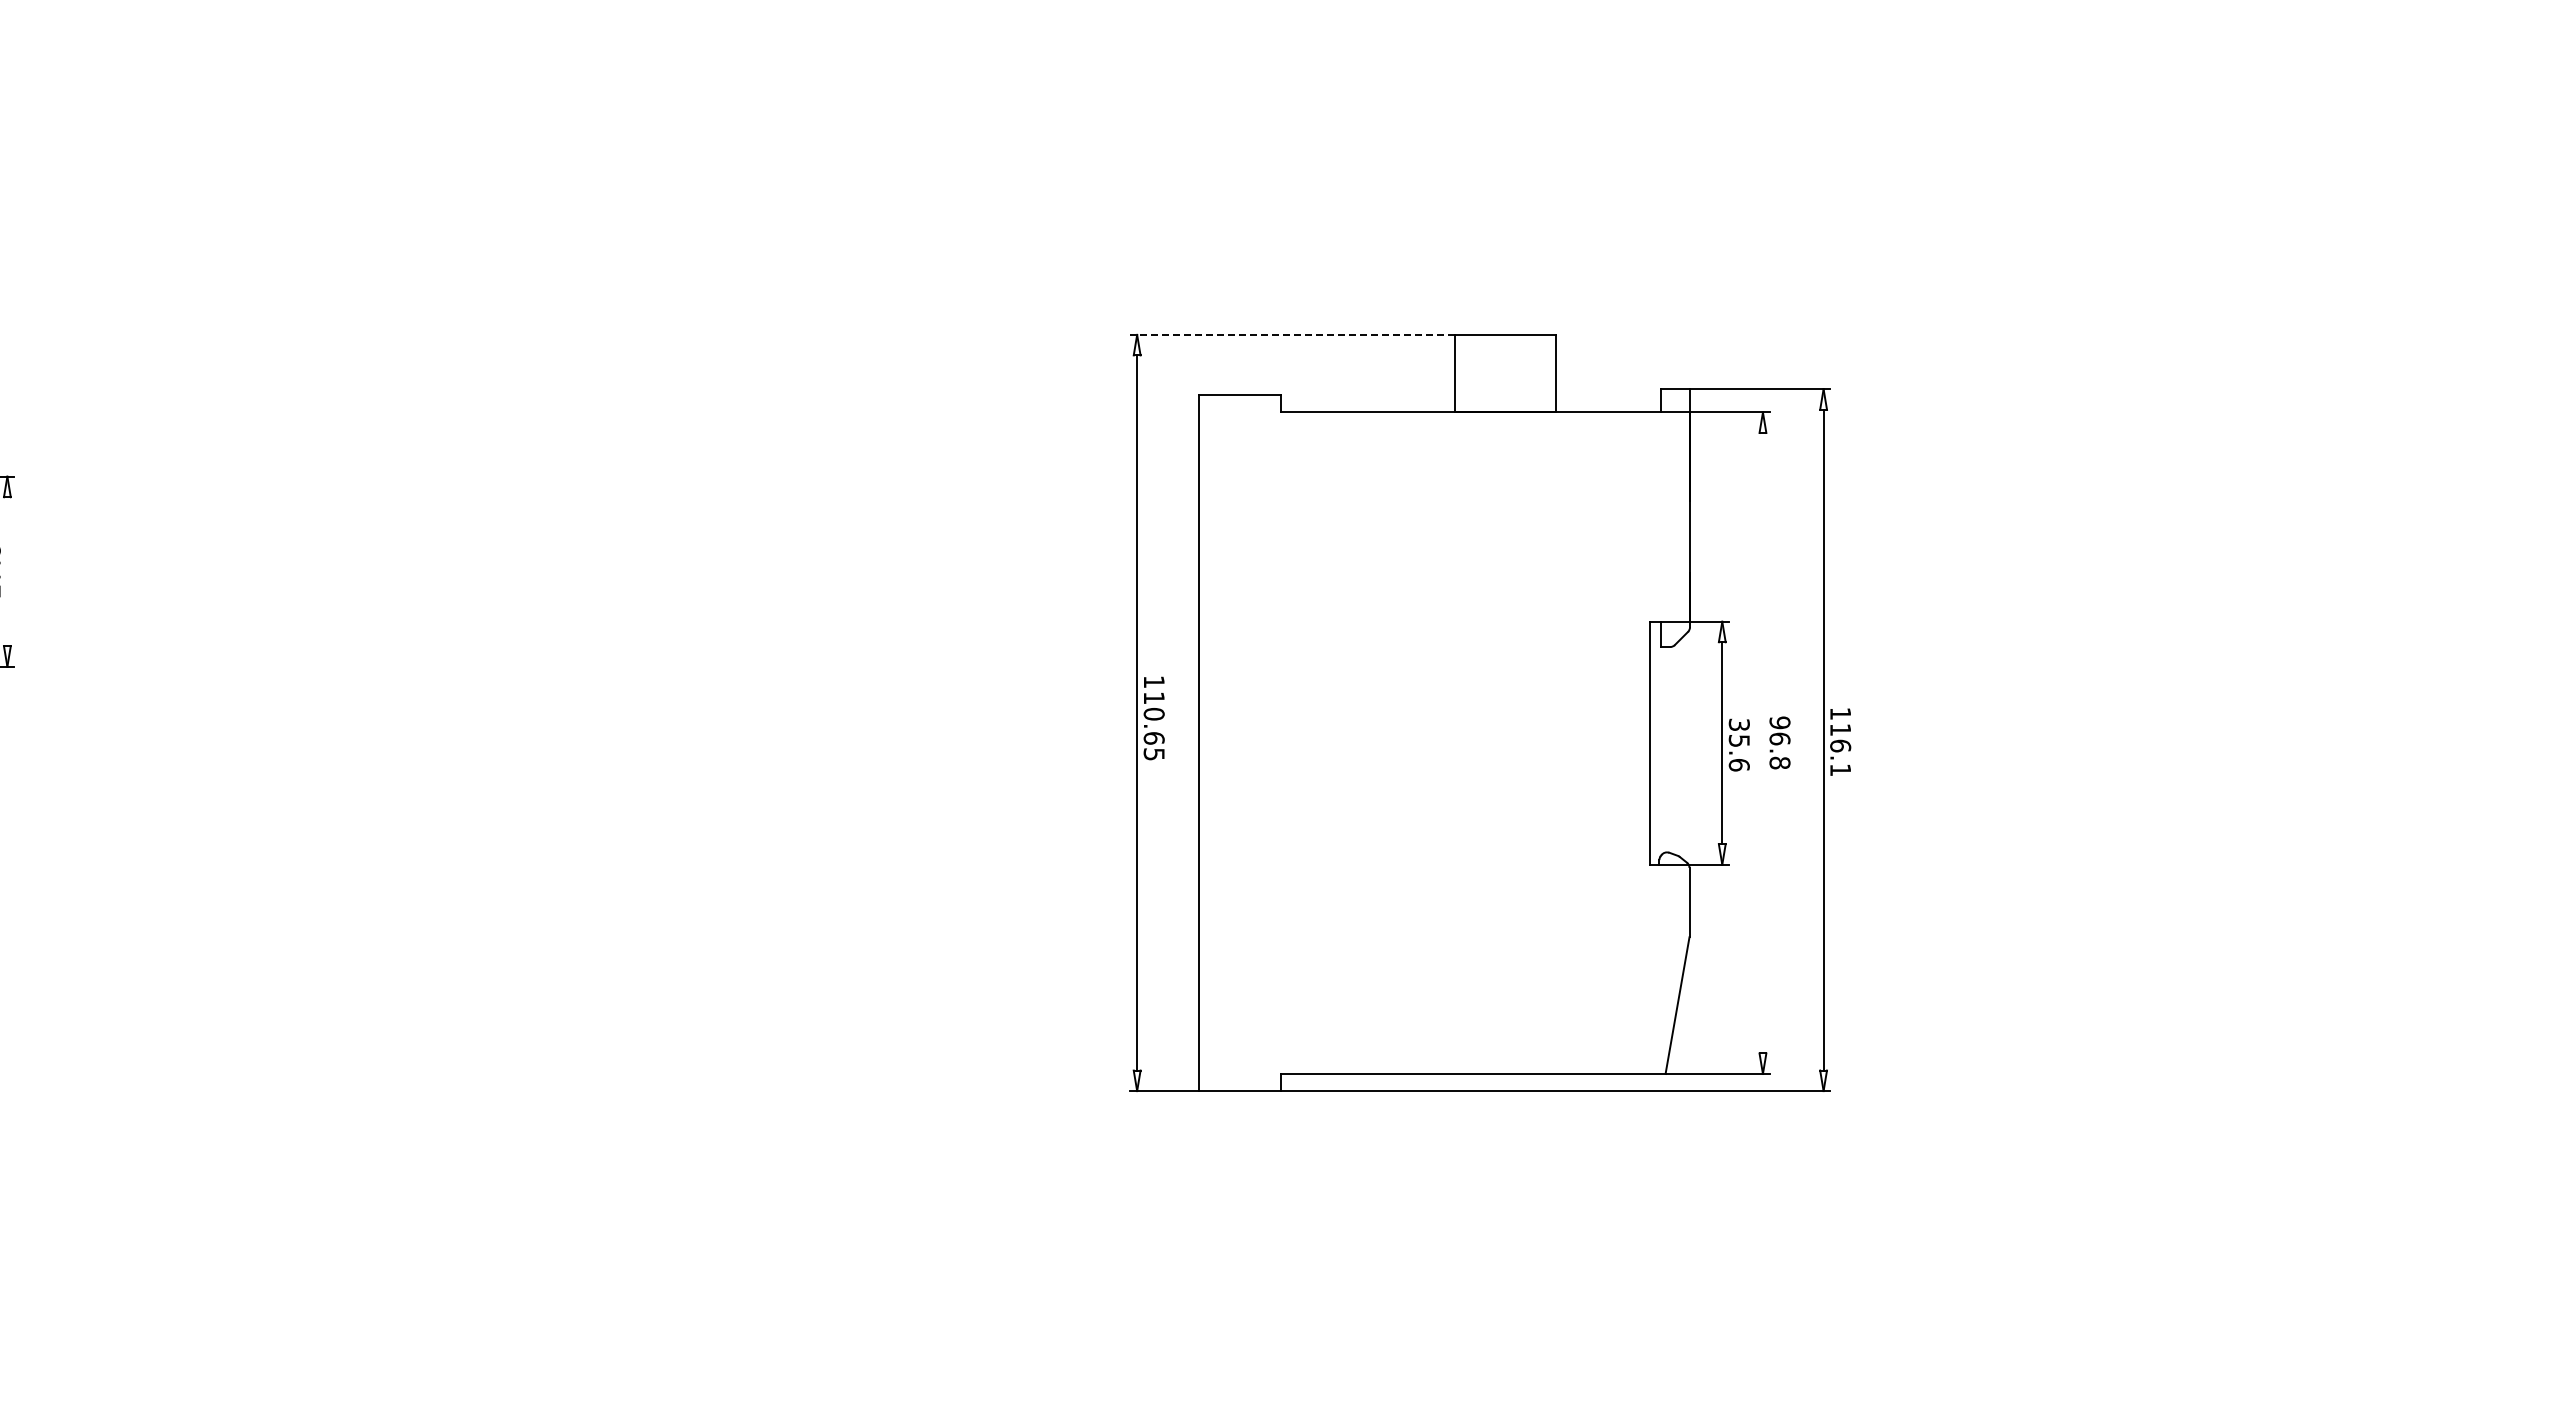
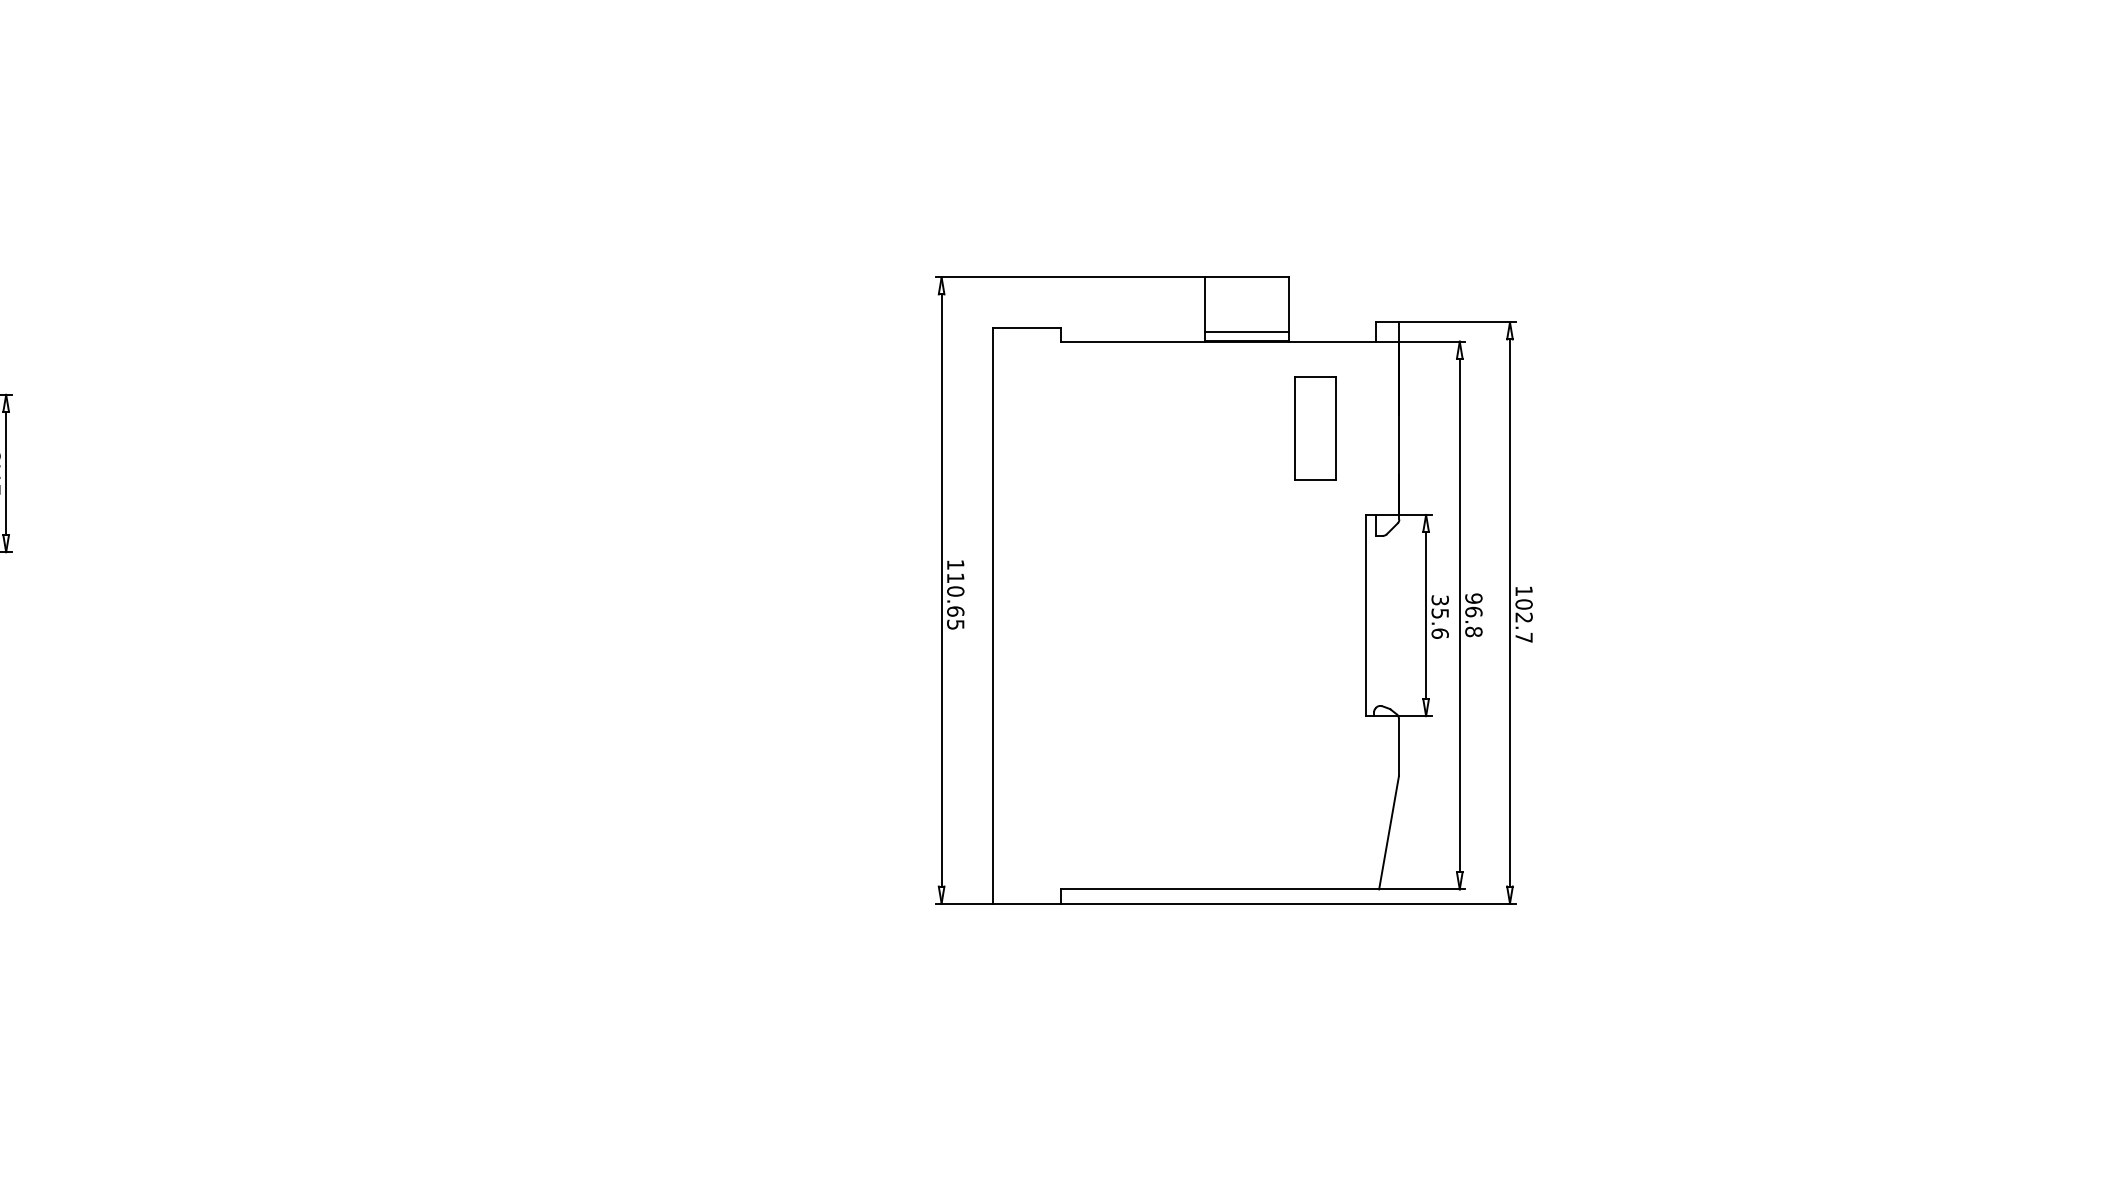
line: (1292, 334) -> (1070, 277), dashed -> solid
line: (1505, 400) -> (1246, 331), added
part: (1588, 517) -> (1315, 428), added
line: (7, 571) -> (6, 473), added
line: (1762, 742) -> (1459, 614), added
text: (1840, 749) -> (1523, 620), 116.1 -> 102.7

